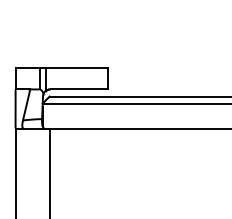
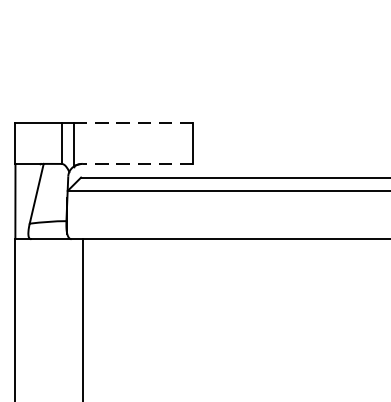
line: (76, 68) -> (132, 123), solid -> dashed
line: (79, 89) -> (138, 164), solid -> dashed

